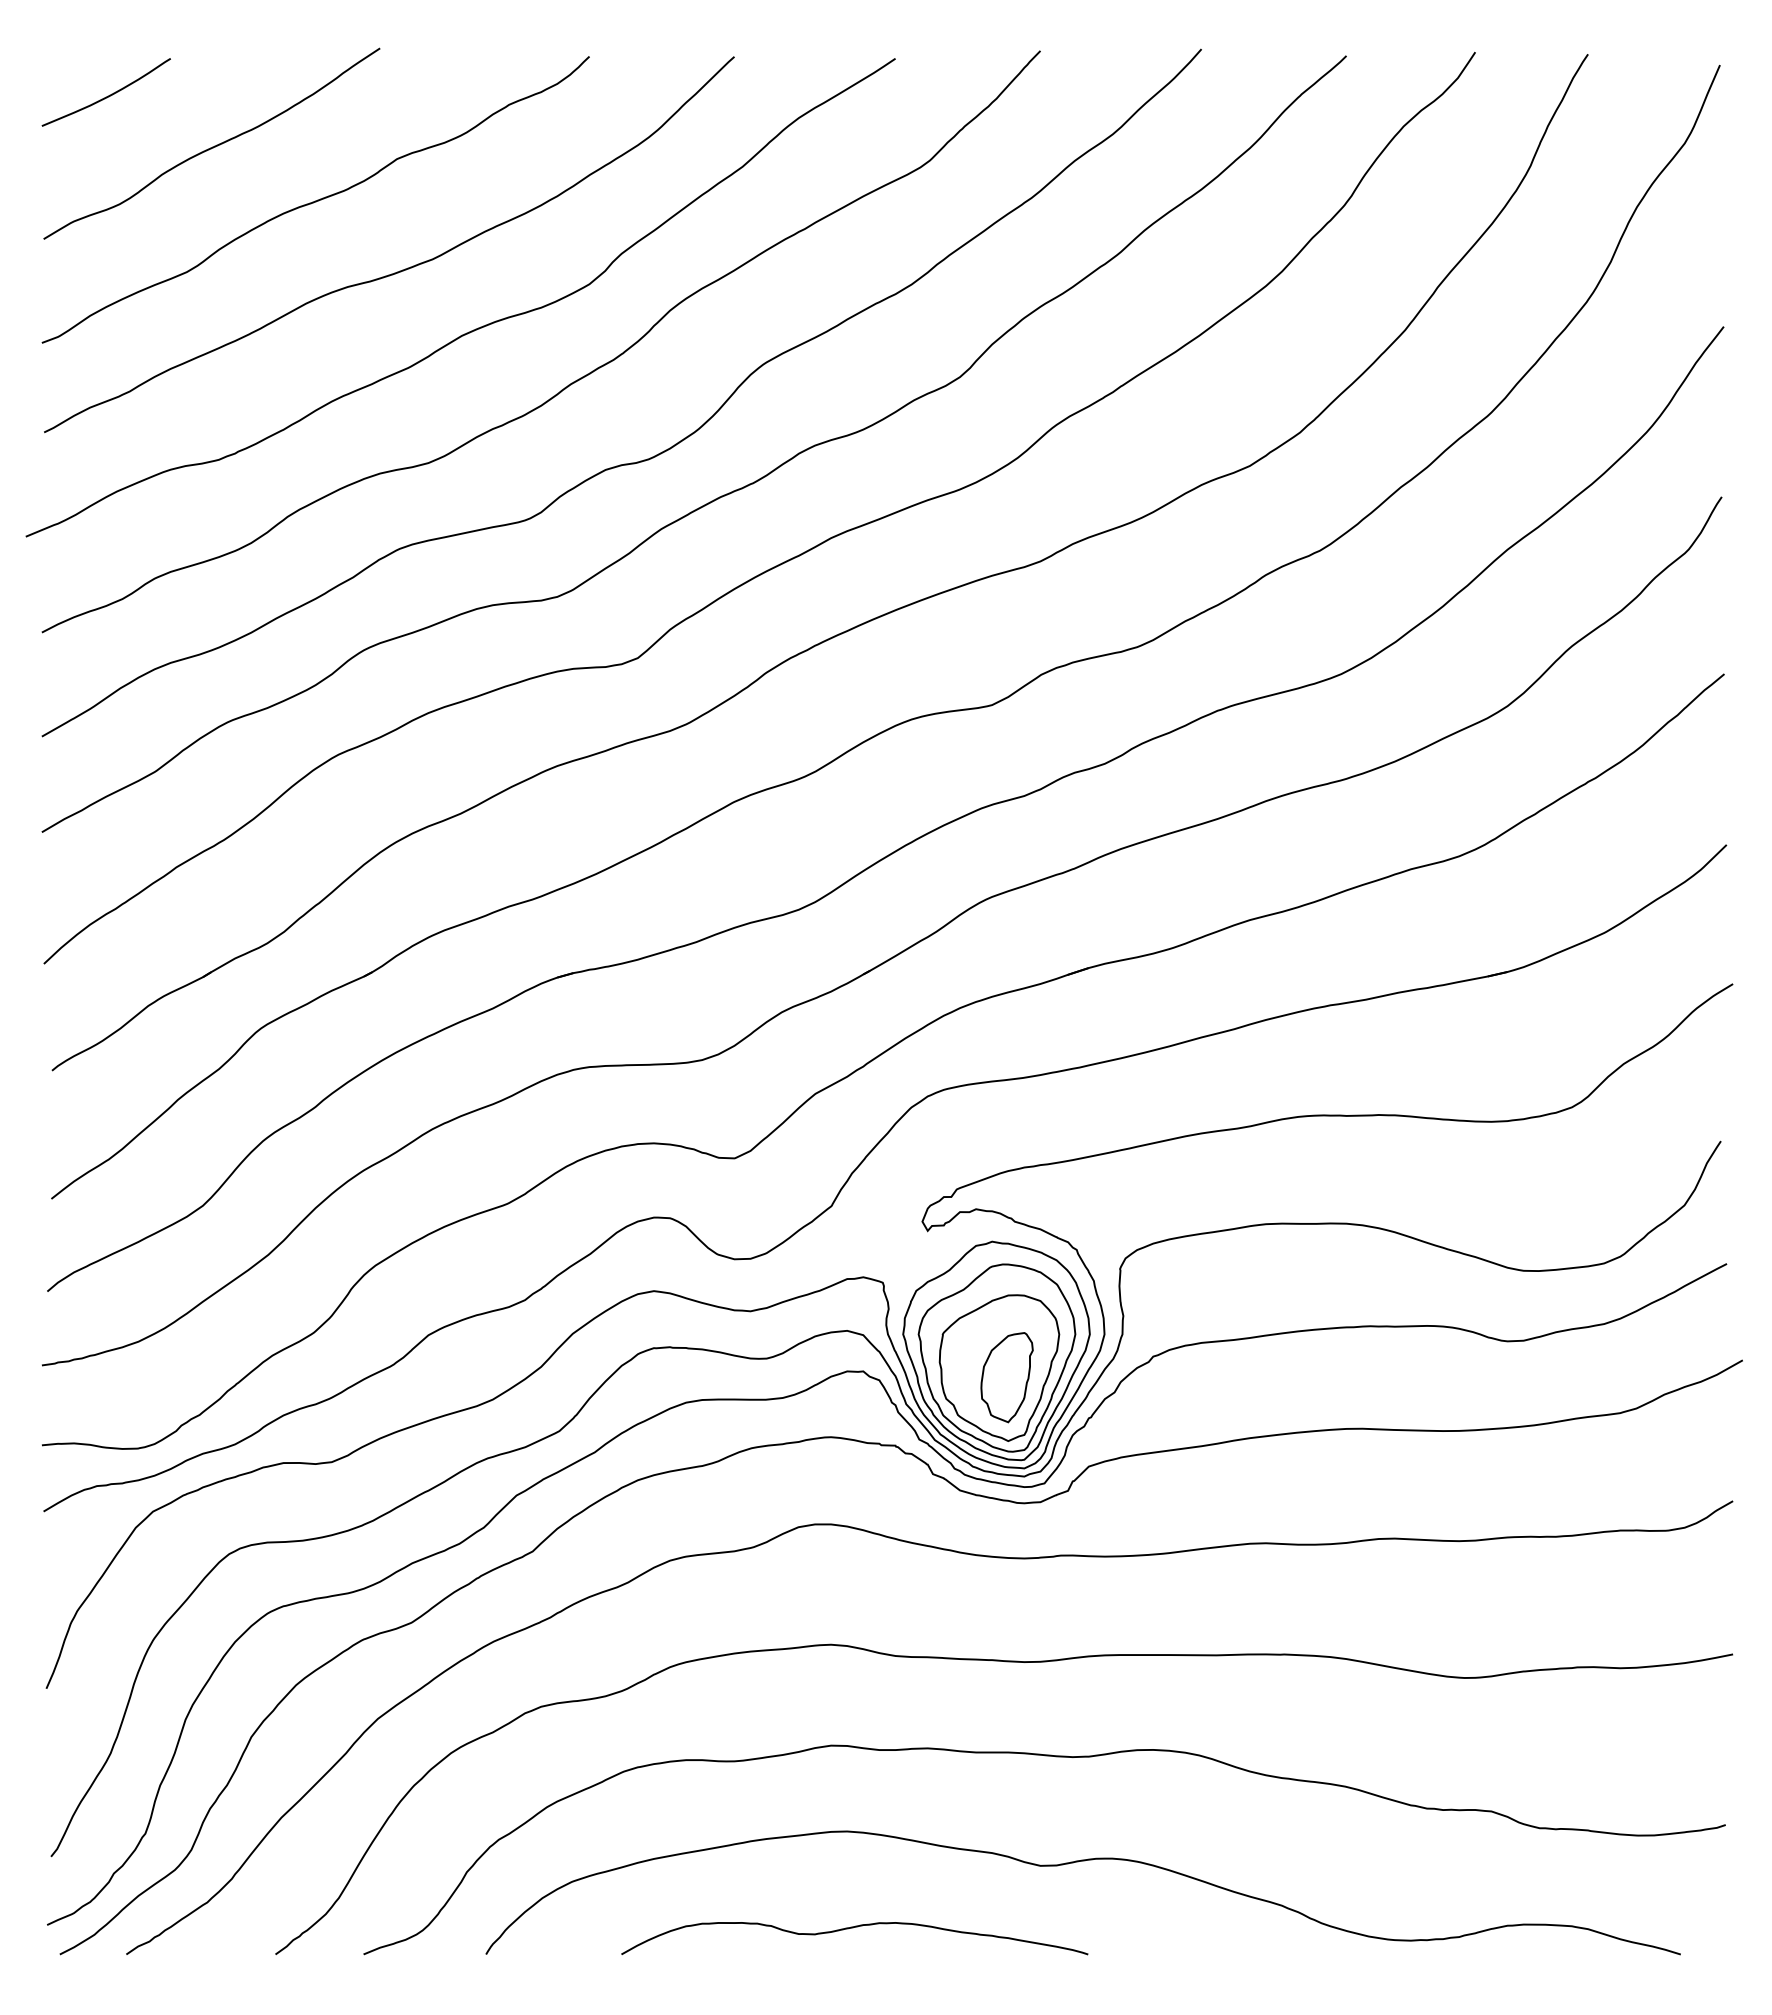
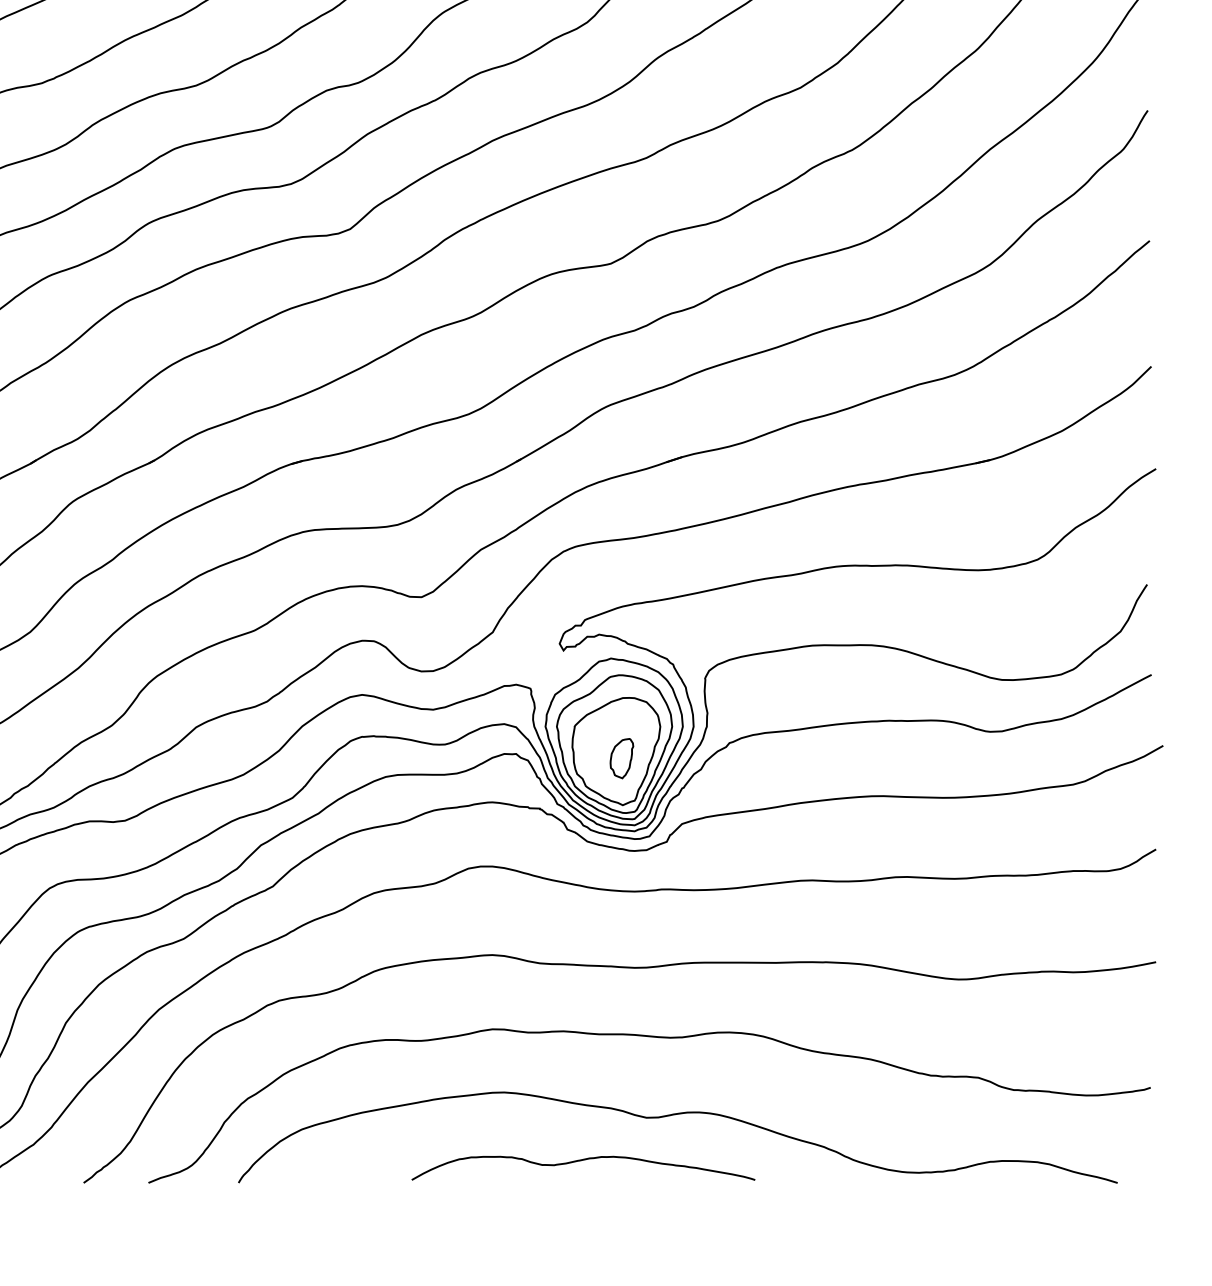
part: (1006, 1377) -> (621, 758), size x0.6
curve: (853, 1928) -> (582, 1160), moved

